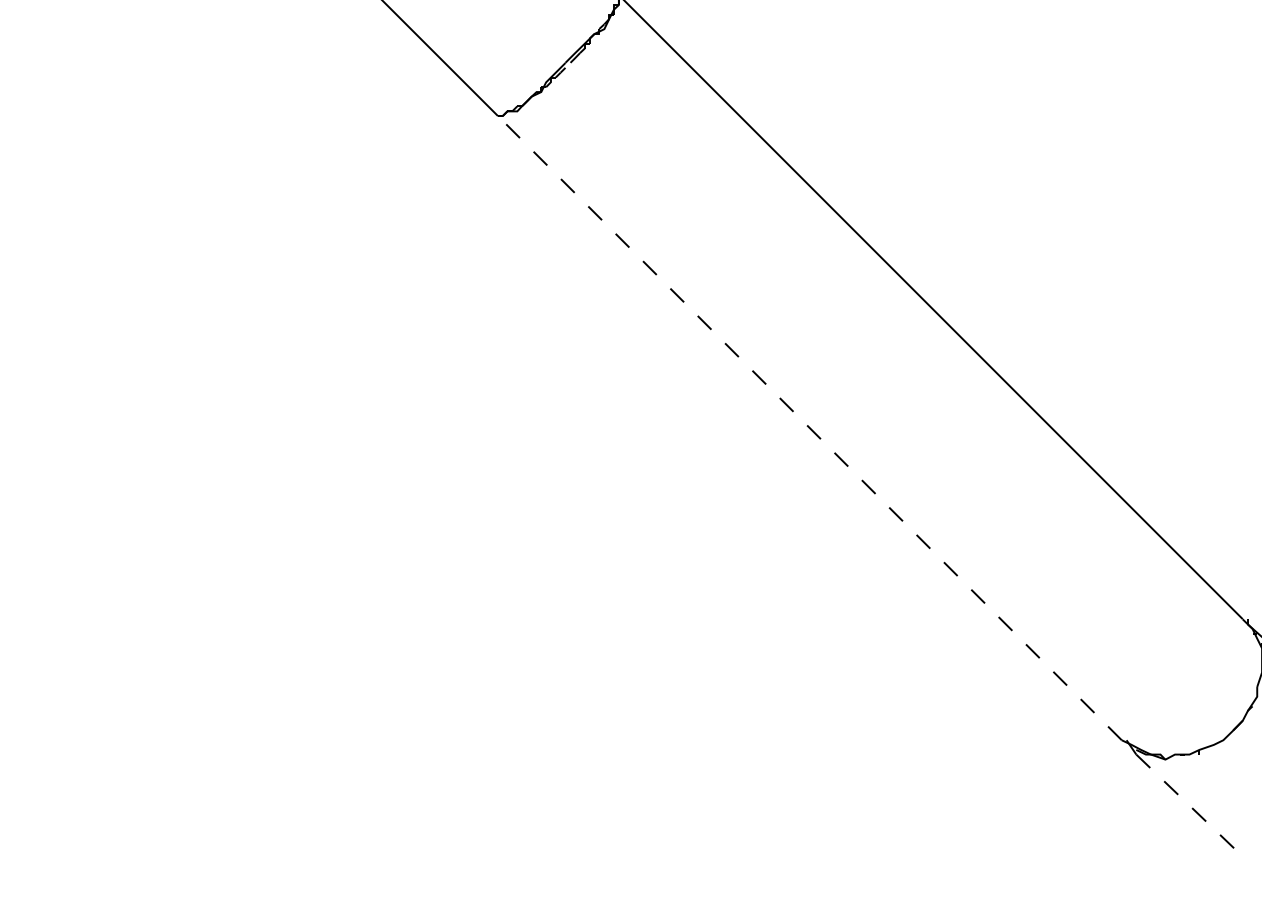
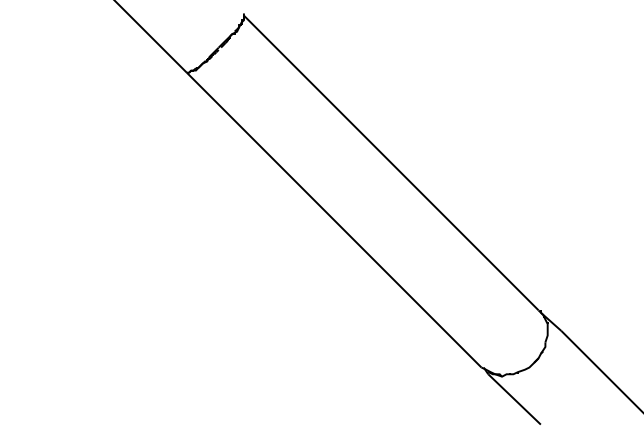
line: (808, 426) -> (333, 219), dashed -> solid
line: (1191, 807) -> (514, 399), dashed -> solid

